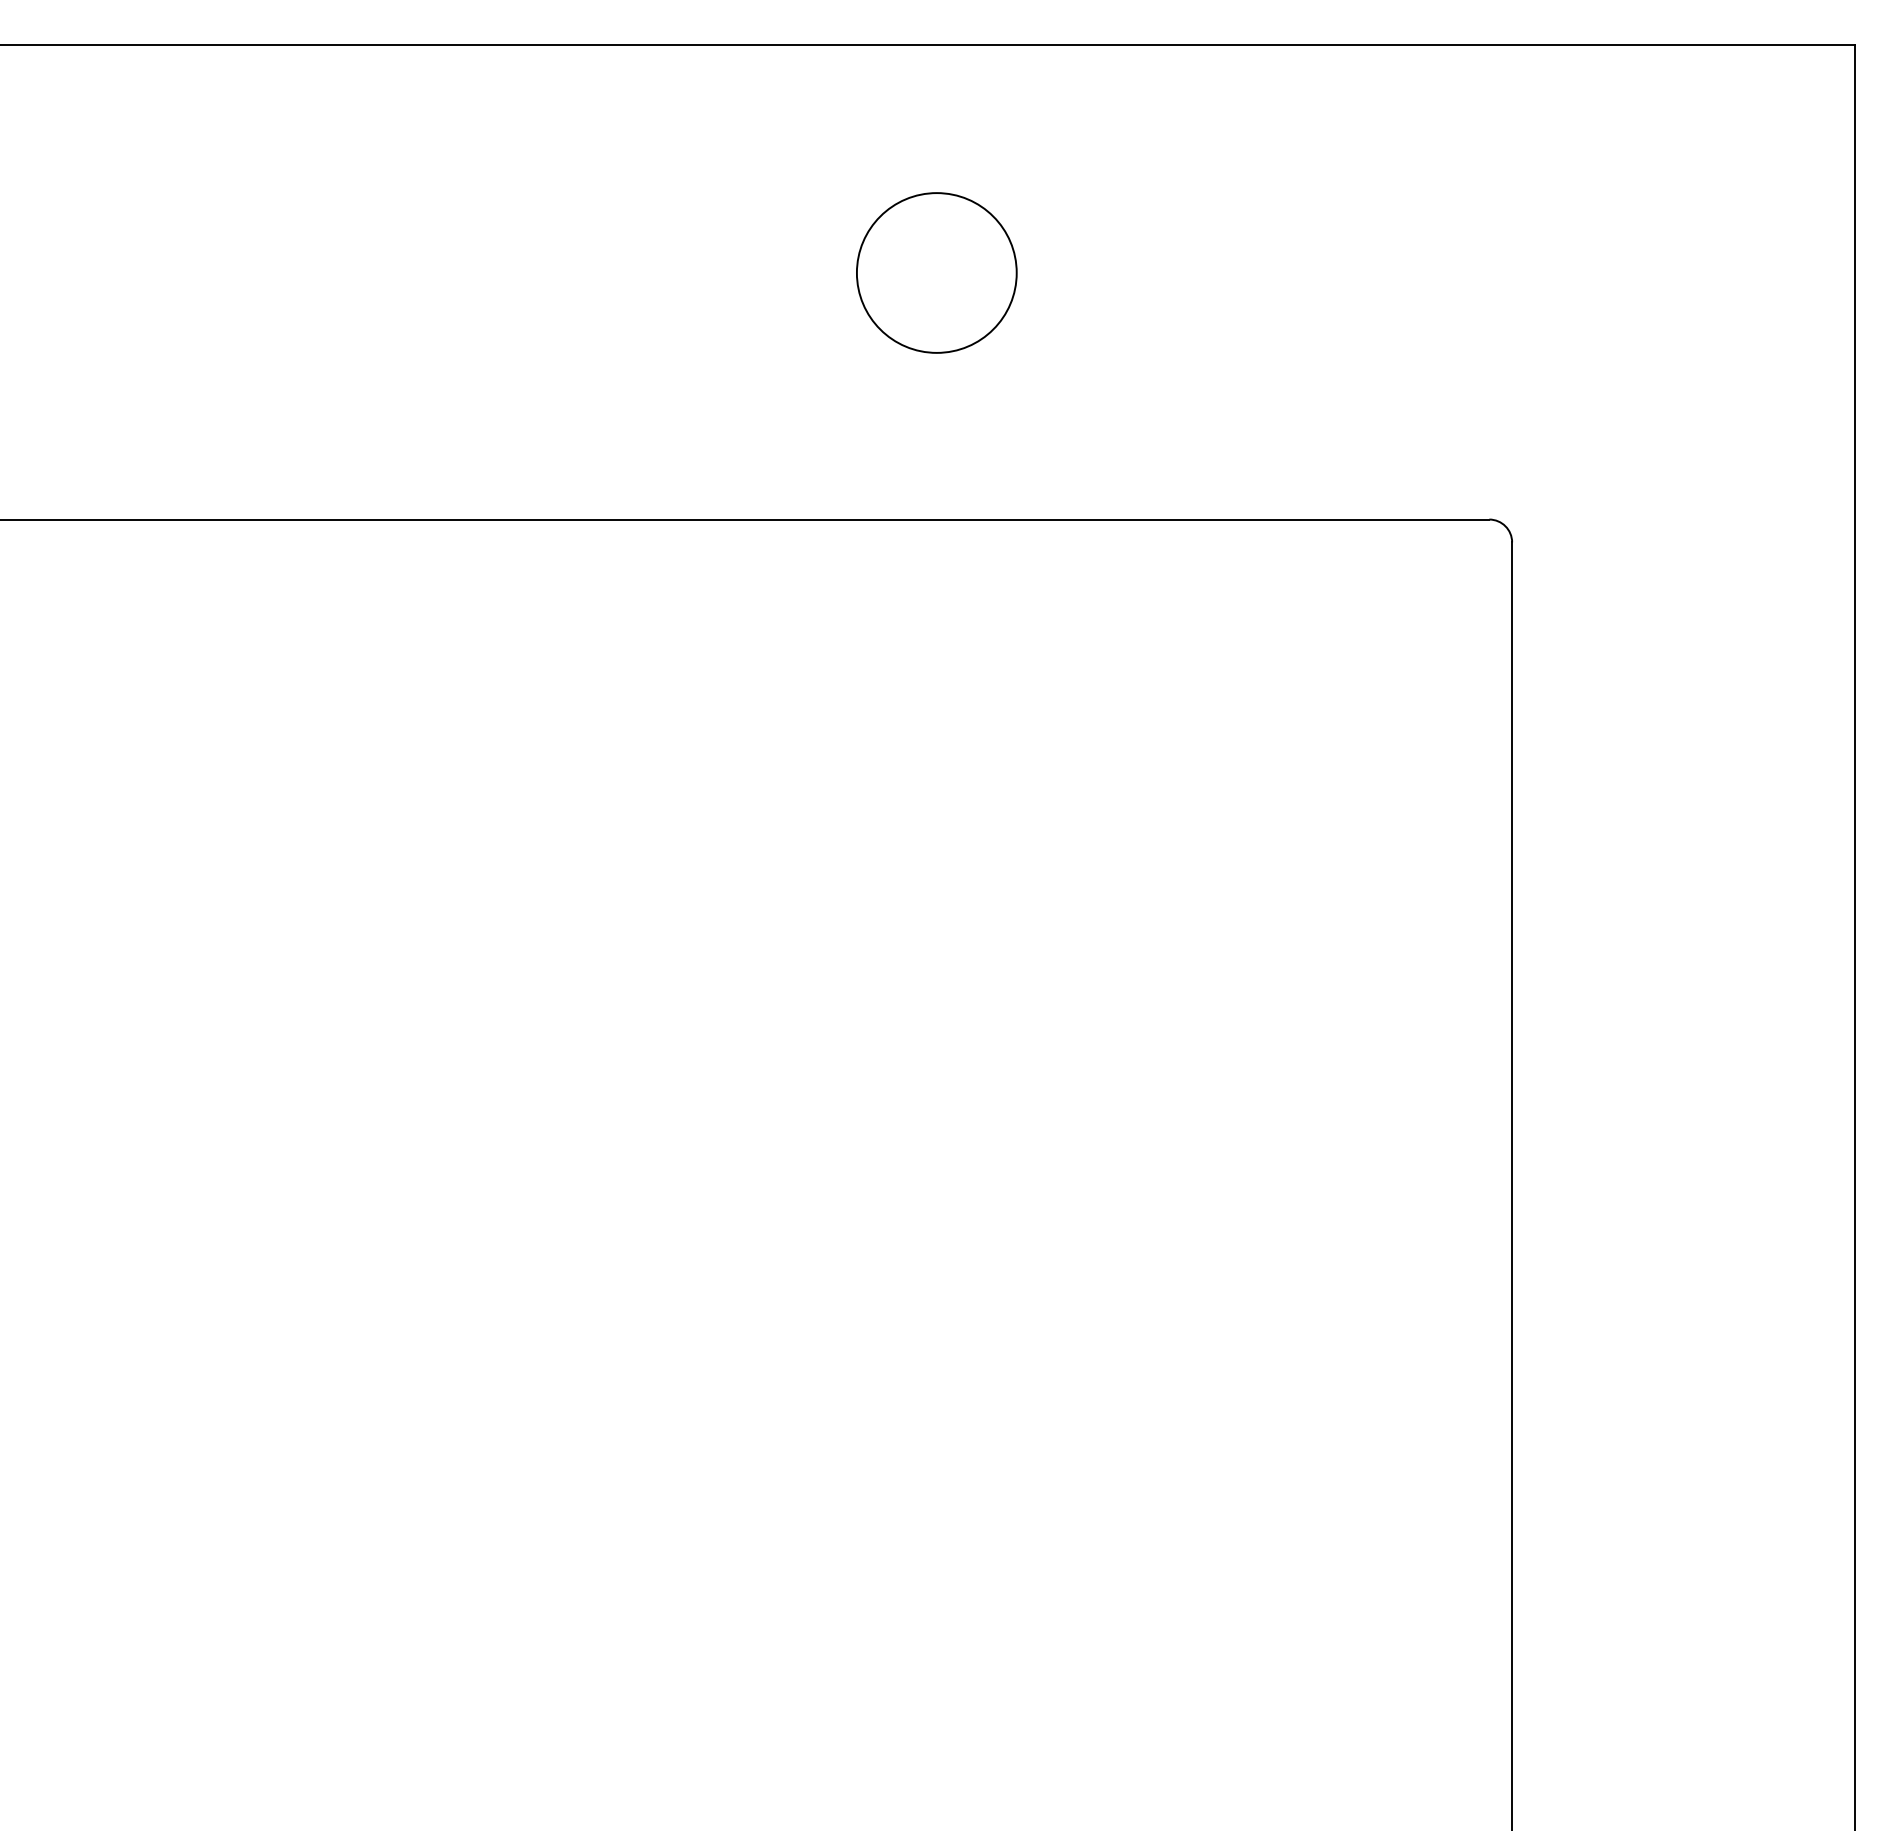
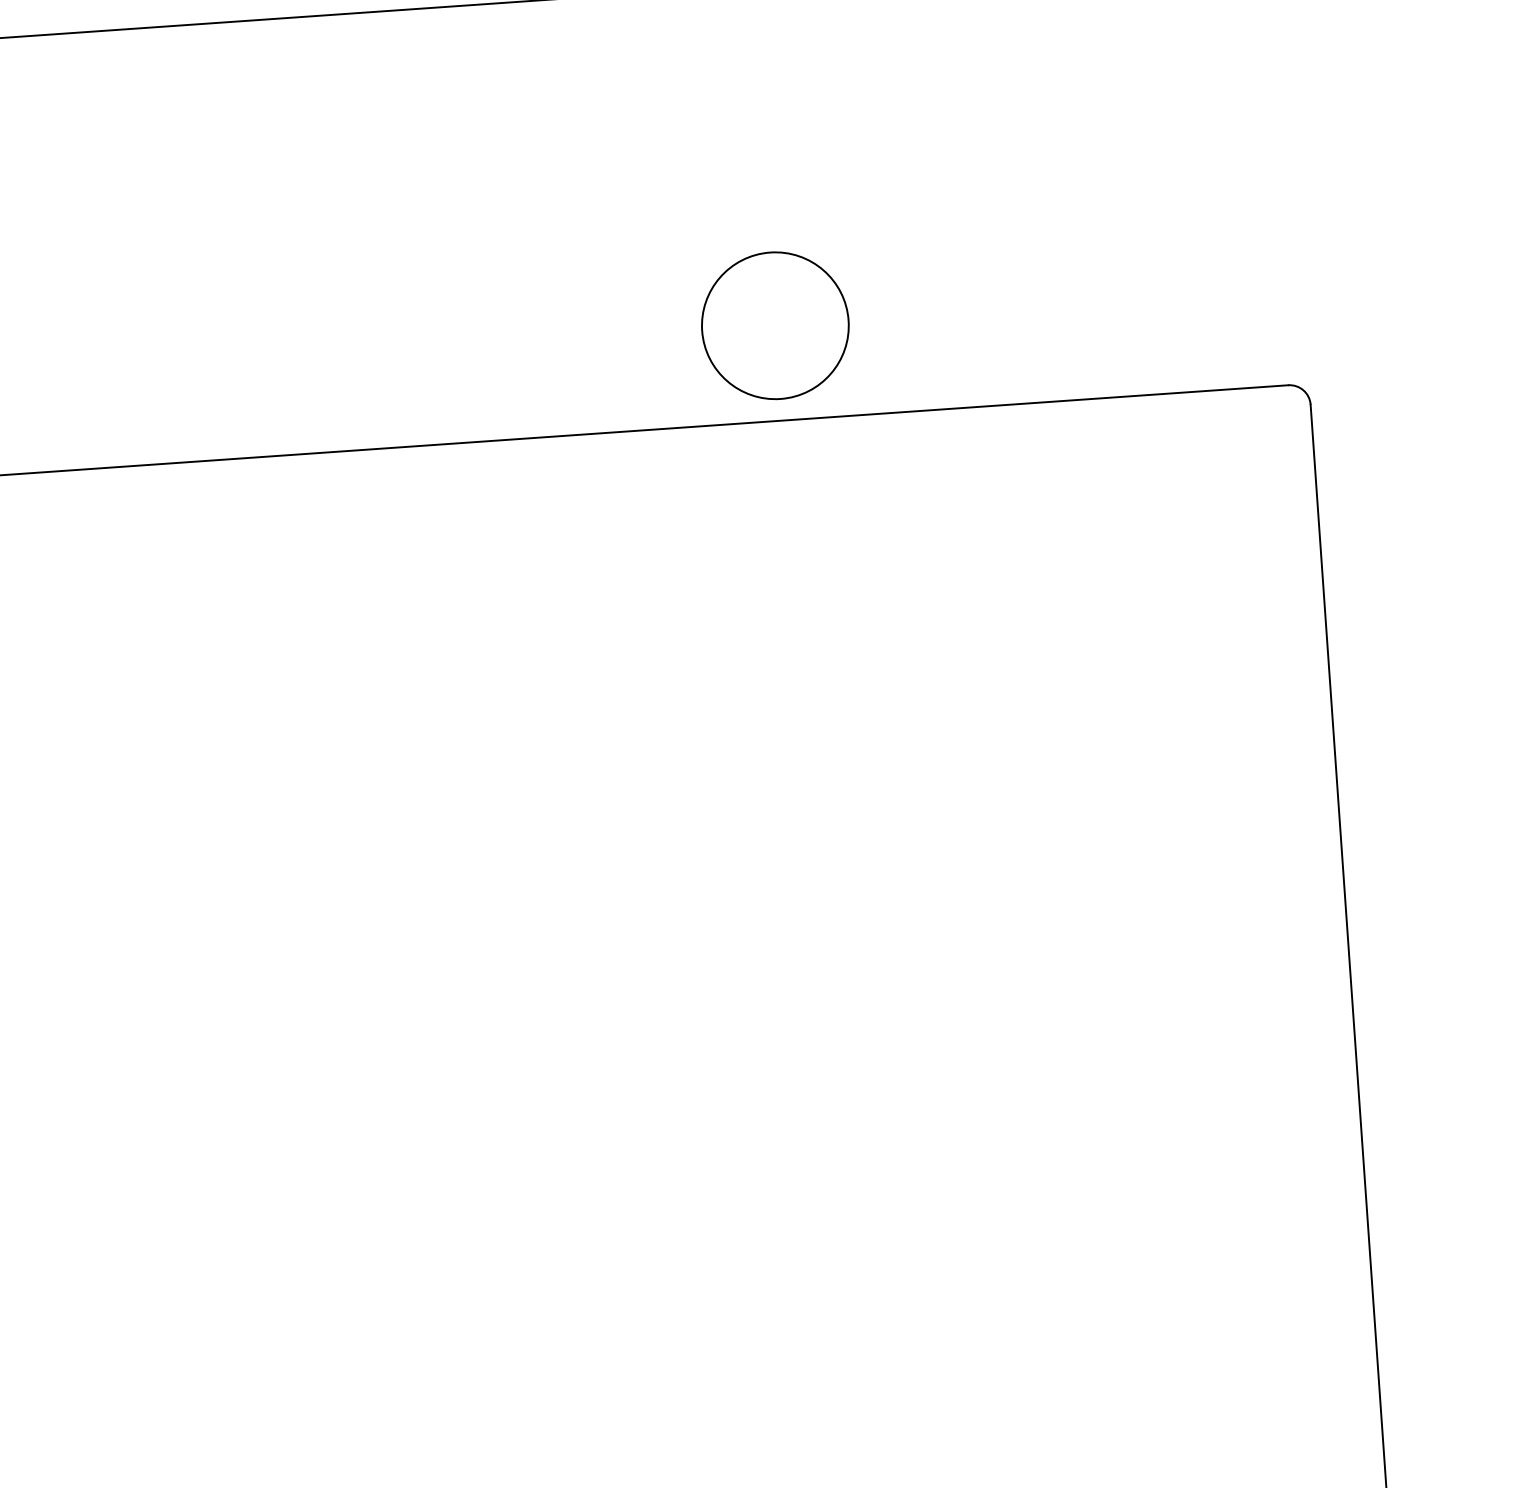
circle: (936, 272) -> (775, 325), moved

